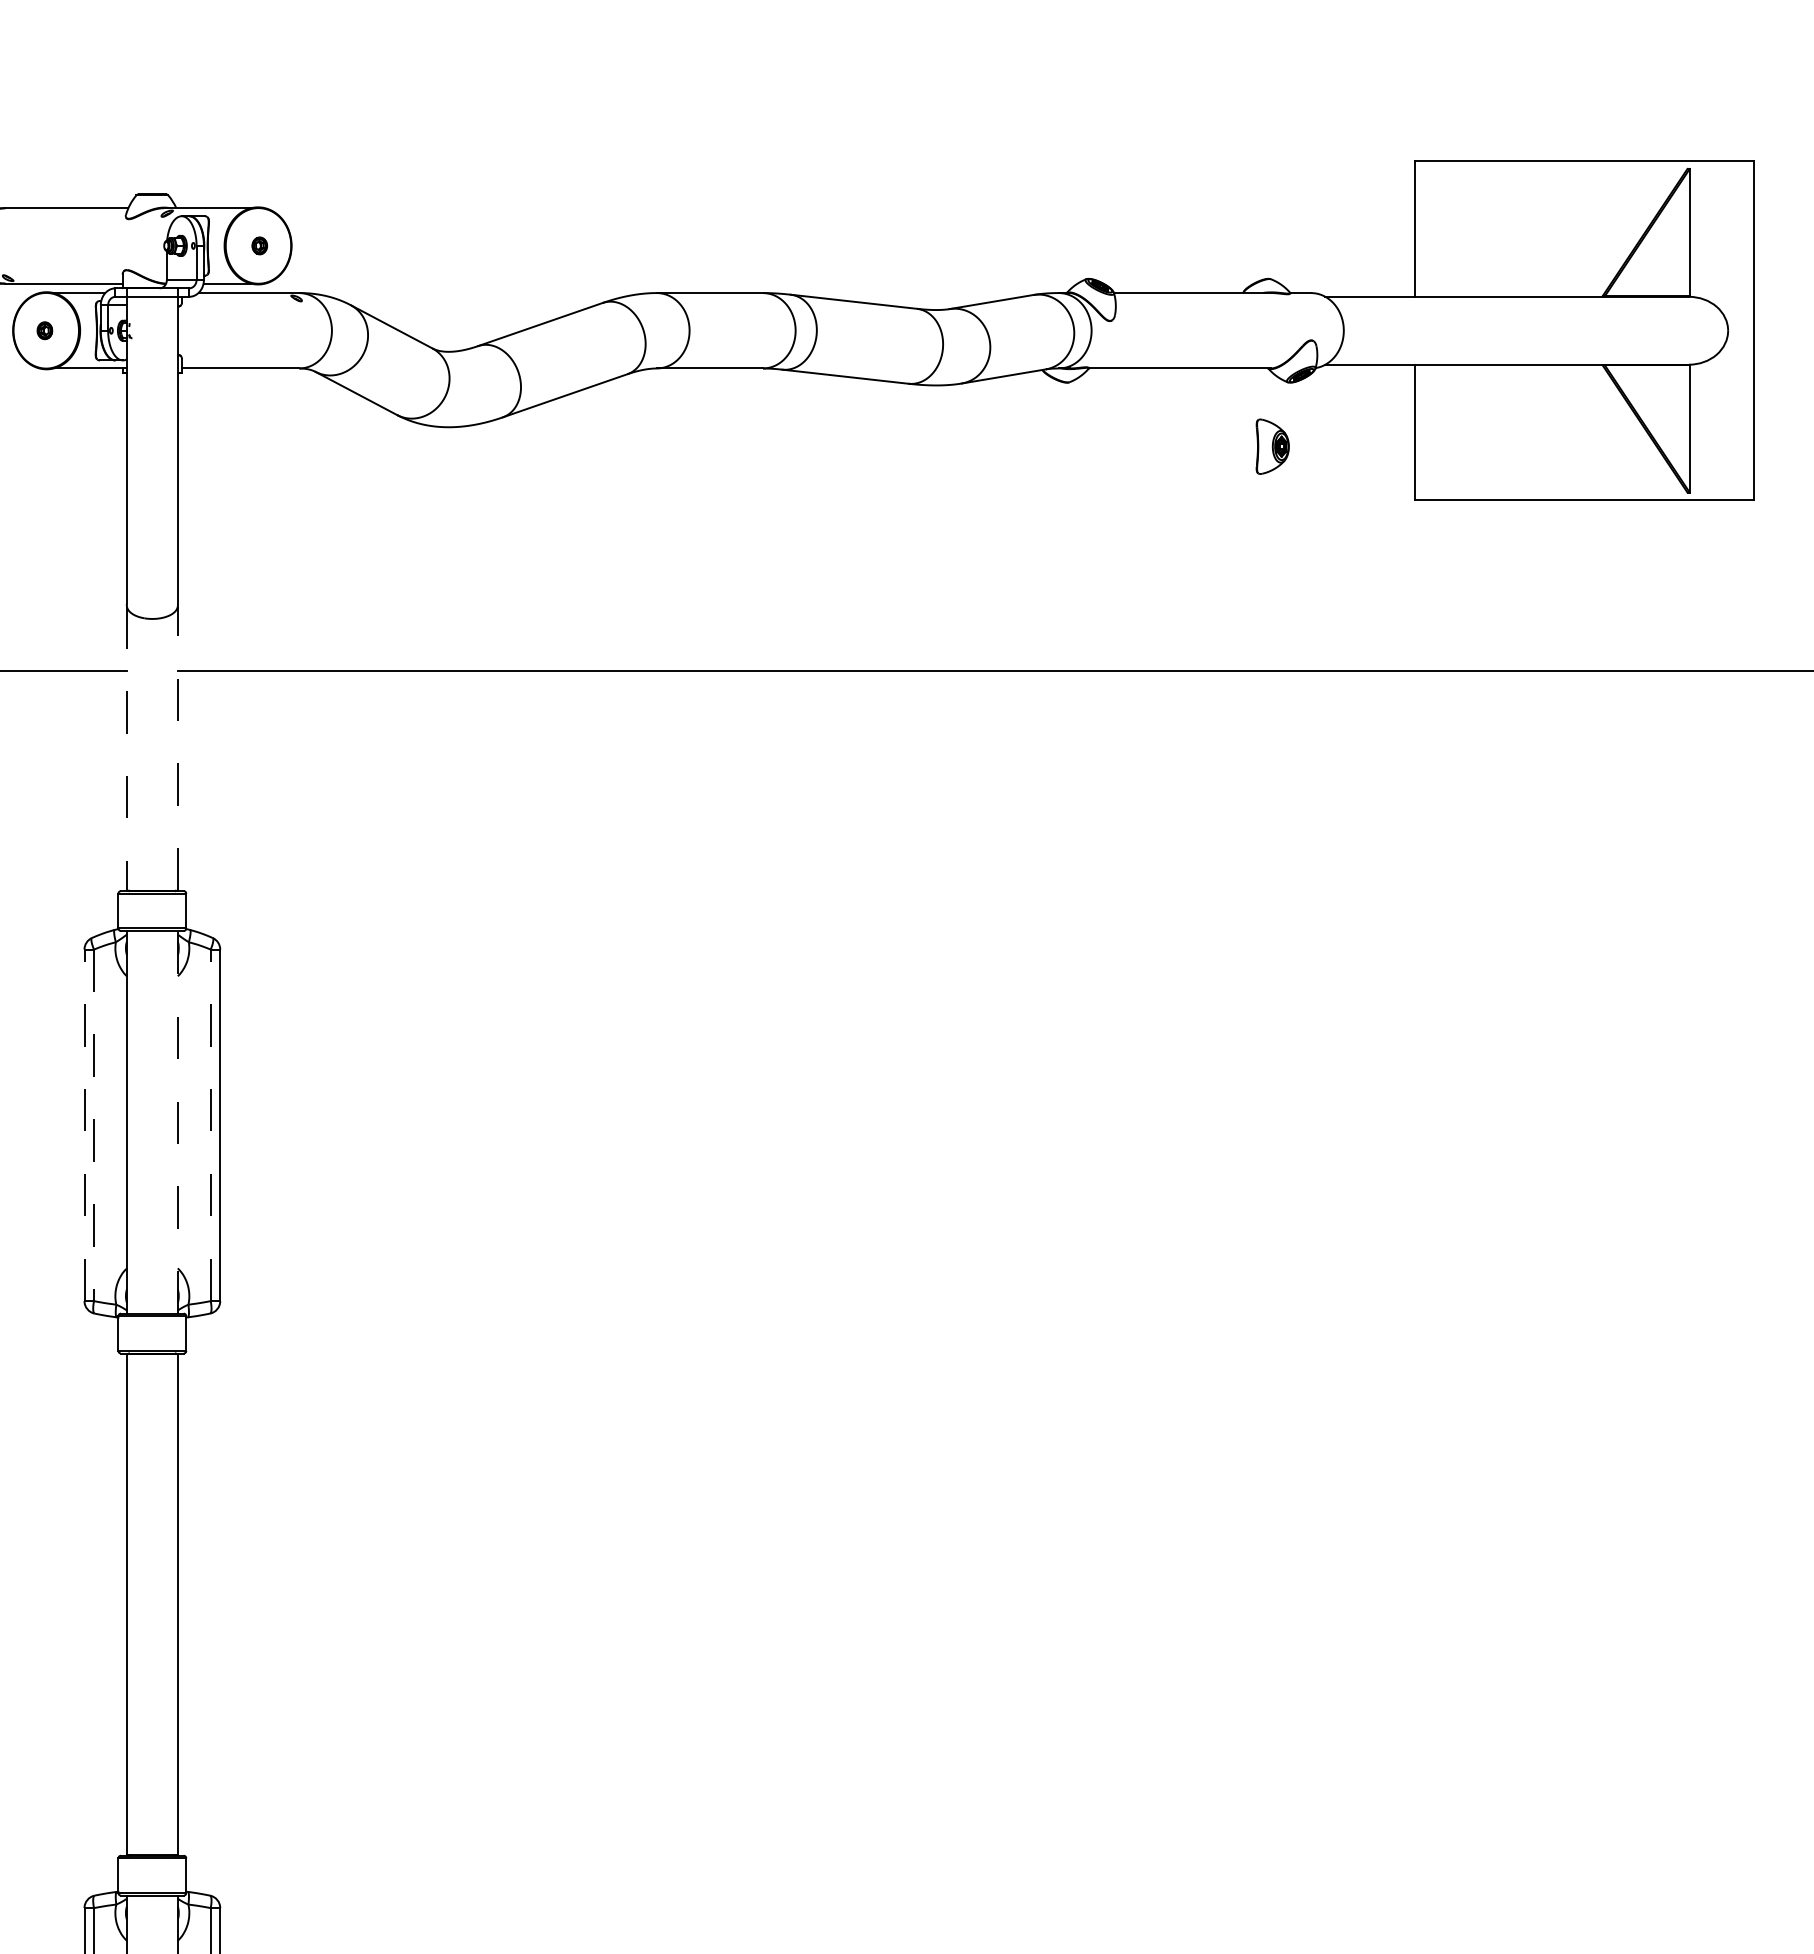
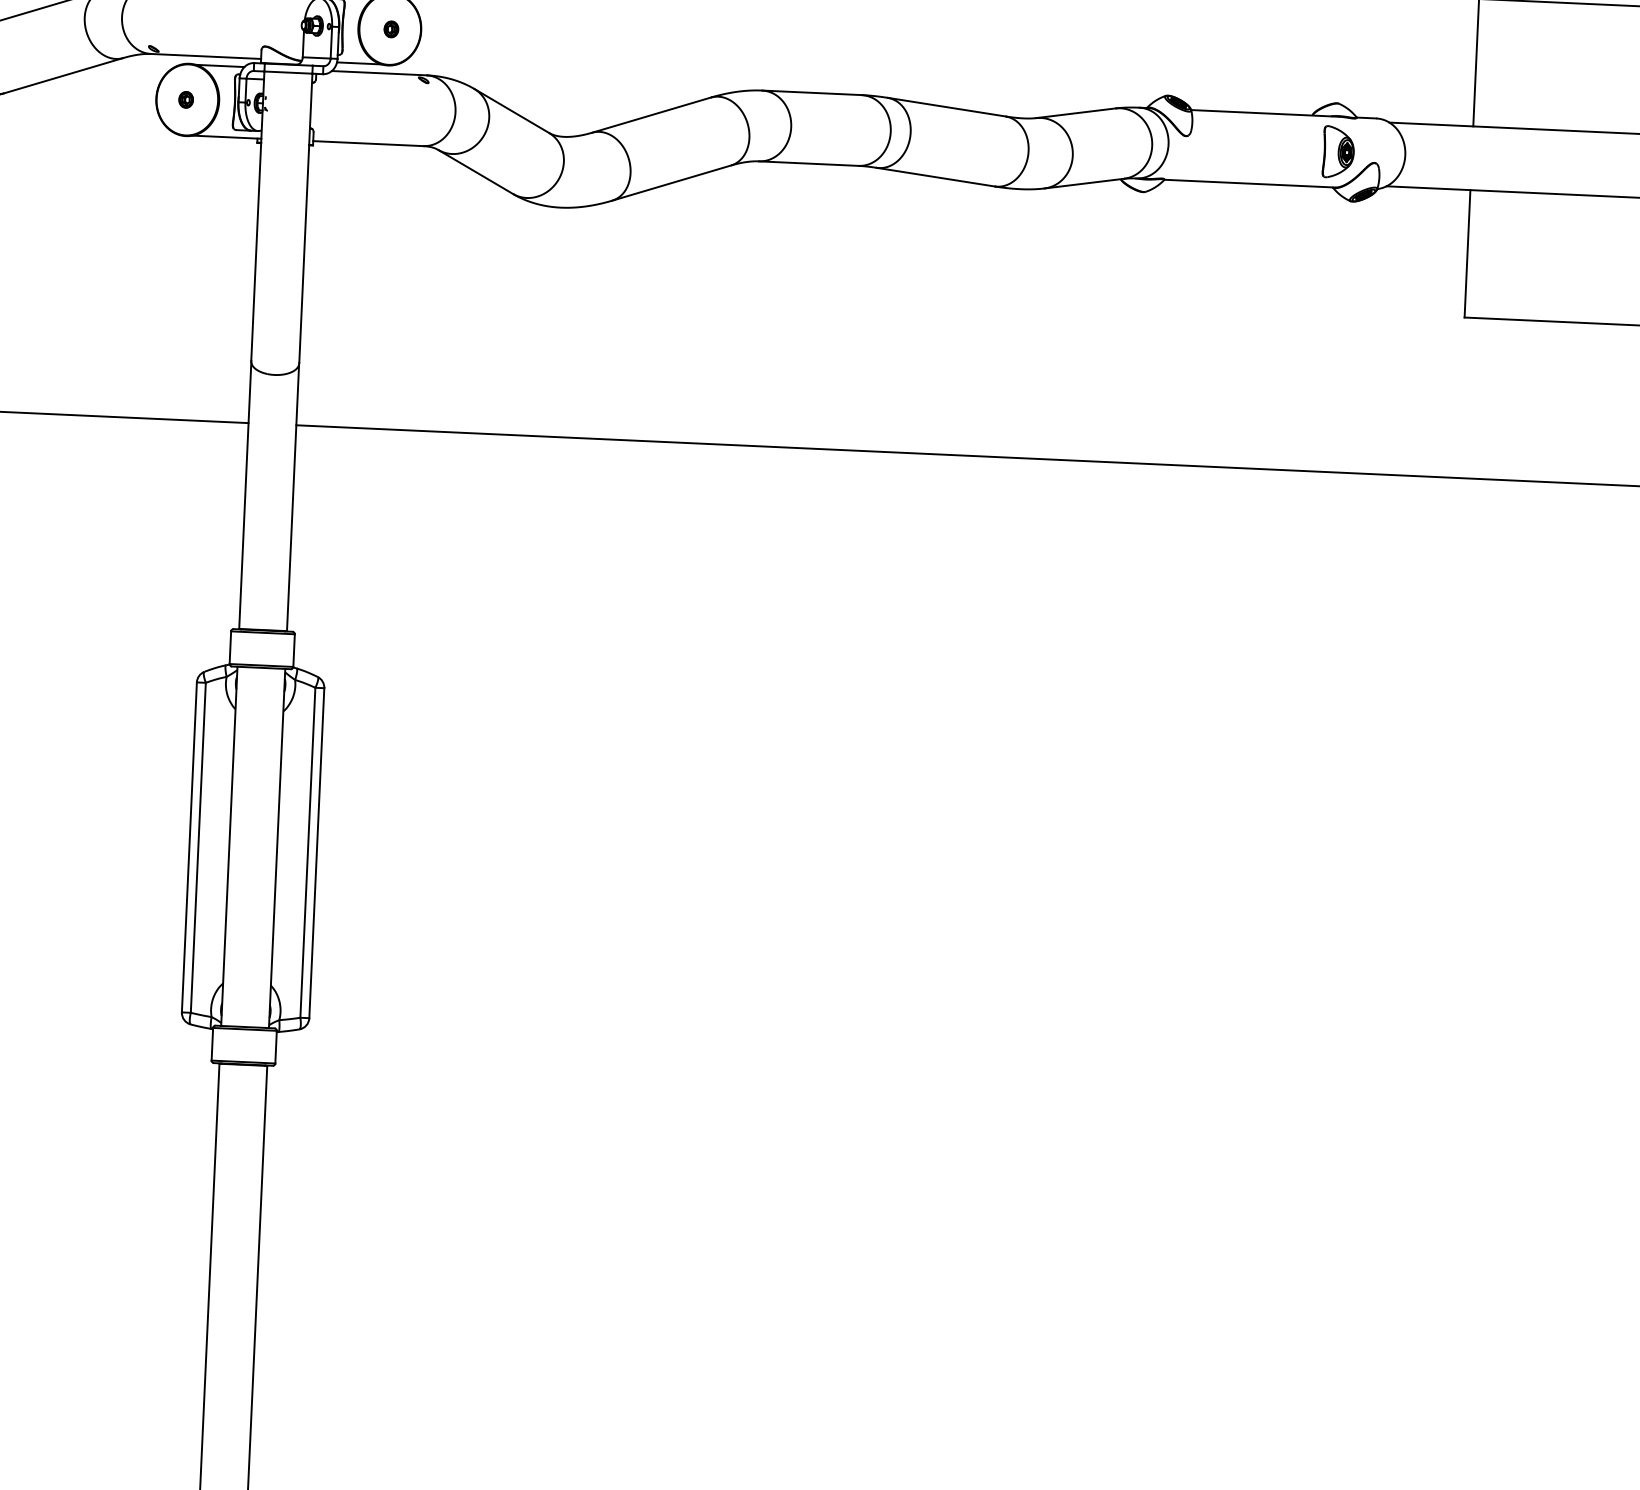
part: (1272, 446) -> (1338, 151), moved
line: (177, 748) -> (292, 497), dashed -> solid
line: (126, 749) -> (244, 496), dashed -> solid
line: (177, 1121) -> (276, 847), dashed -> solid
line: (84, 1125) -> (189, 847), dashed -> solid
line: (94, 1125) -> (198, 847), dashed -> solid
line: (210, 1125) -> (307, 852), dashed -> solid

